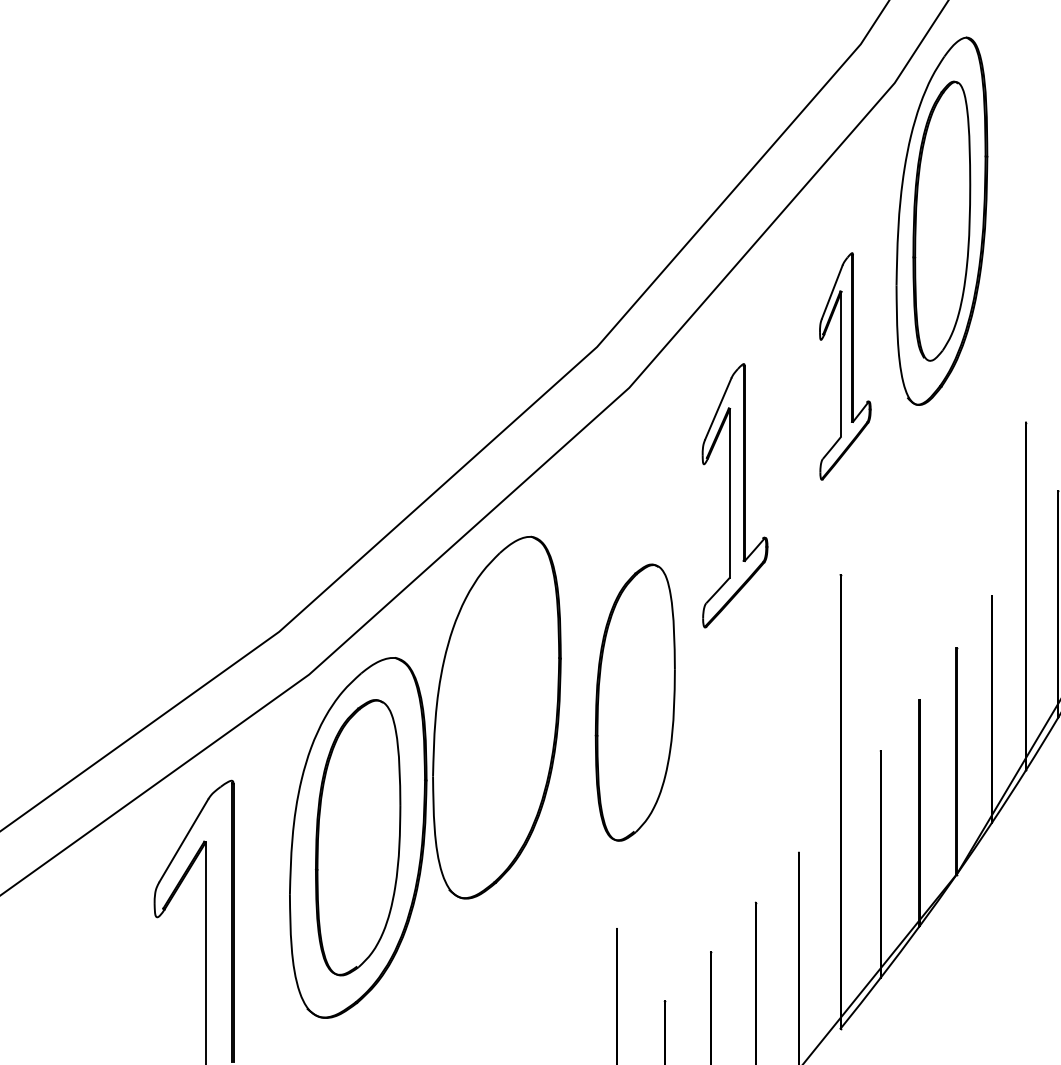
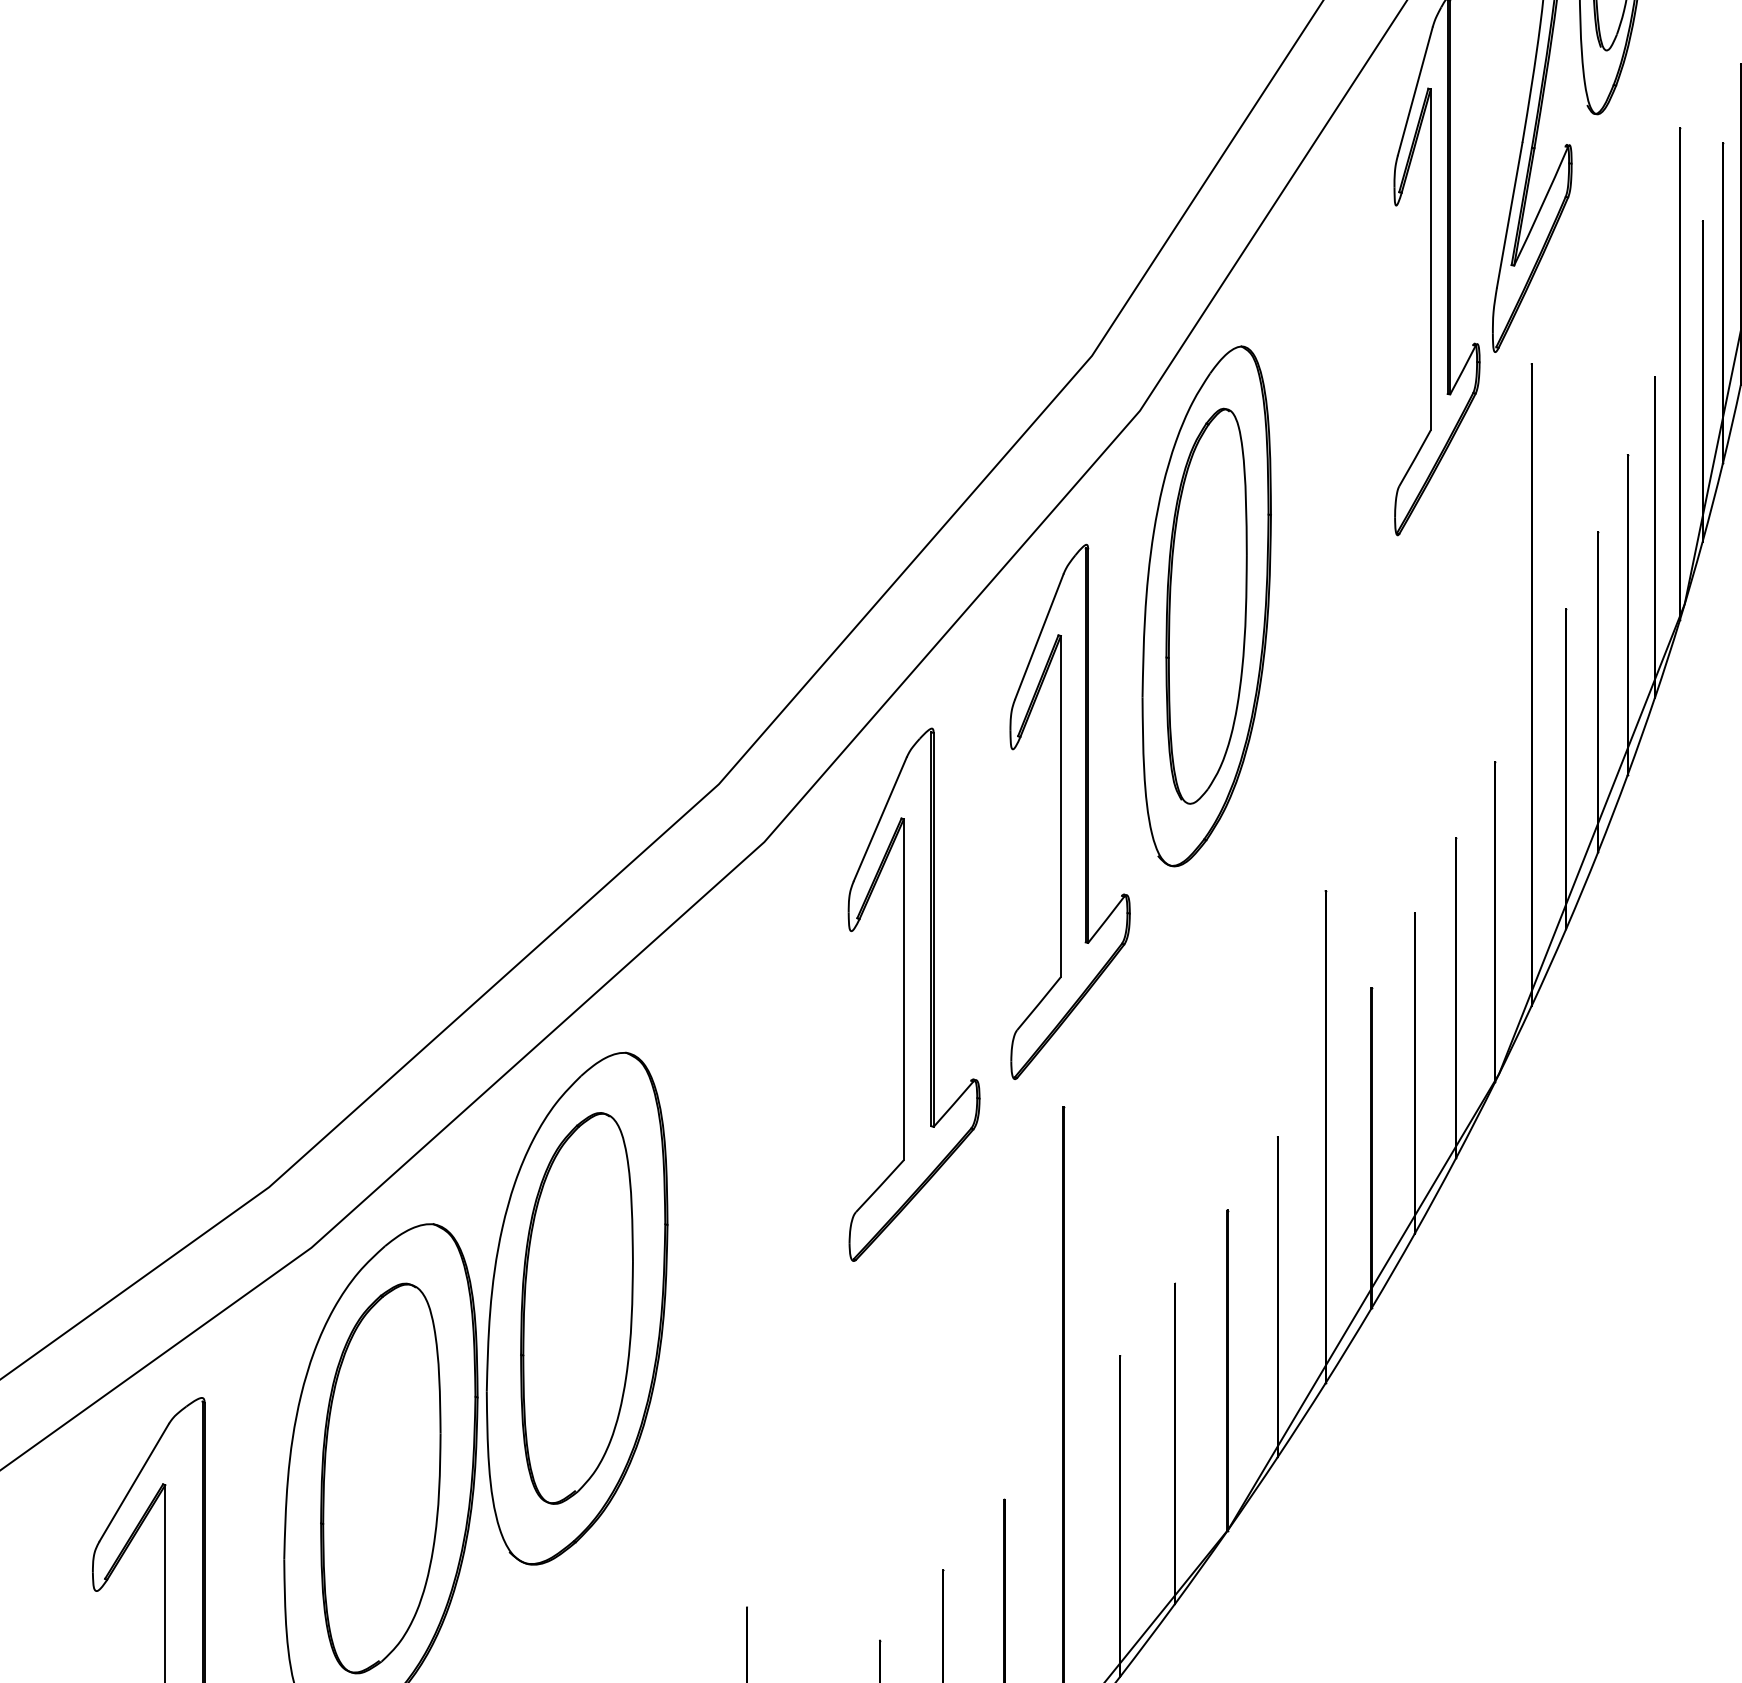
part: (844, 366) -> (1069, 811), size x1.67
part: (734, 495) -> (913, 994), size x1.43
part: (634, 702) -> (576, 1308), moved

